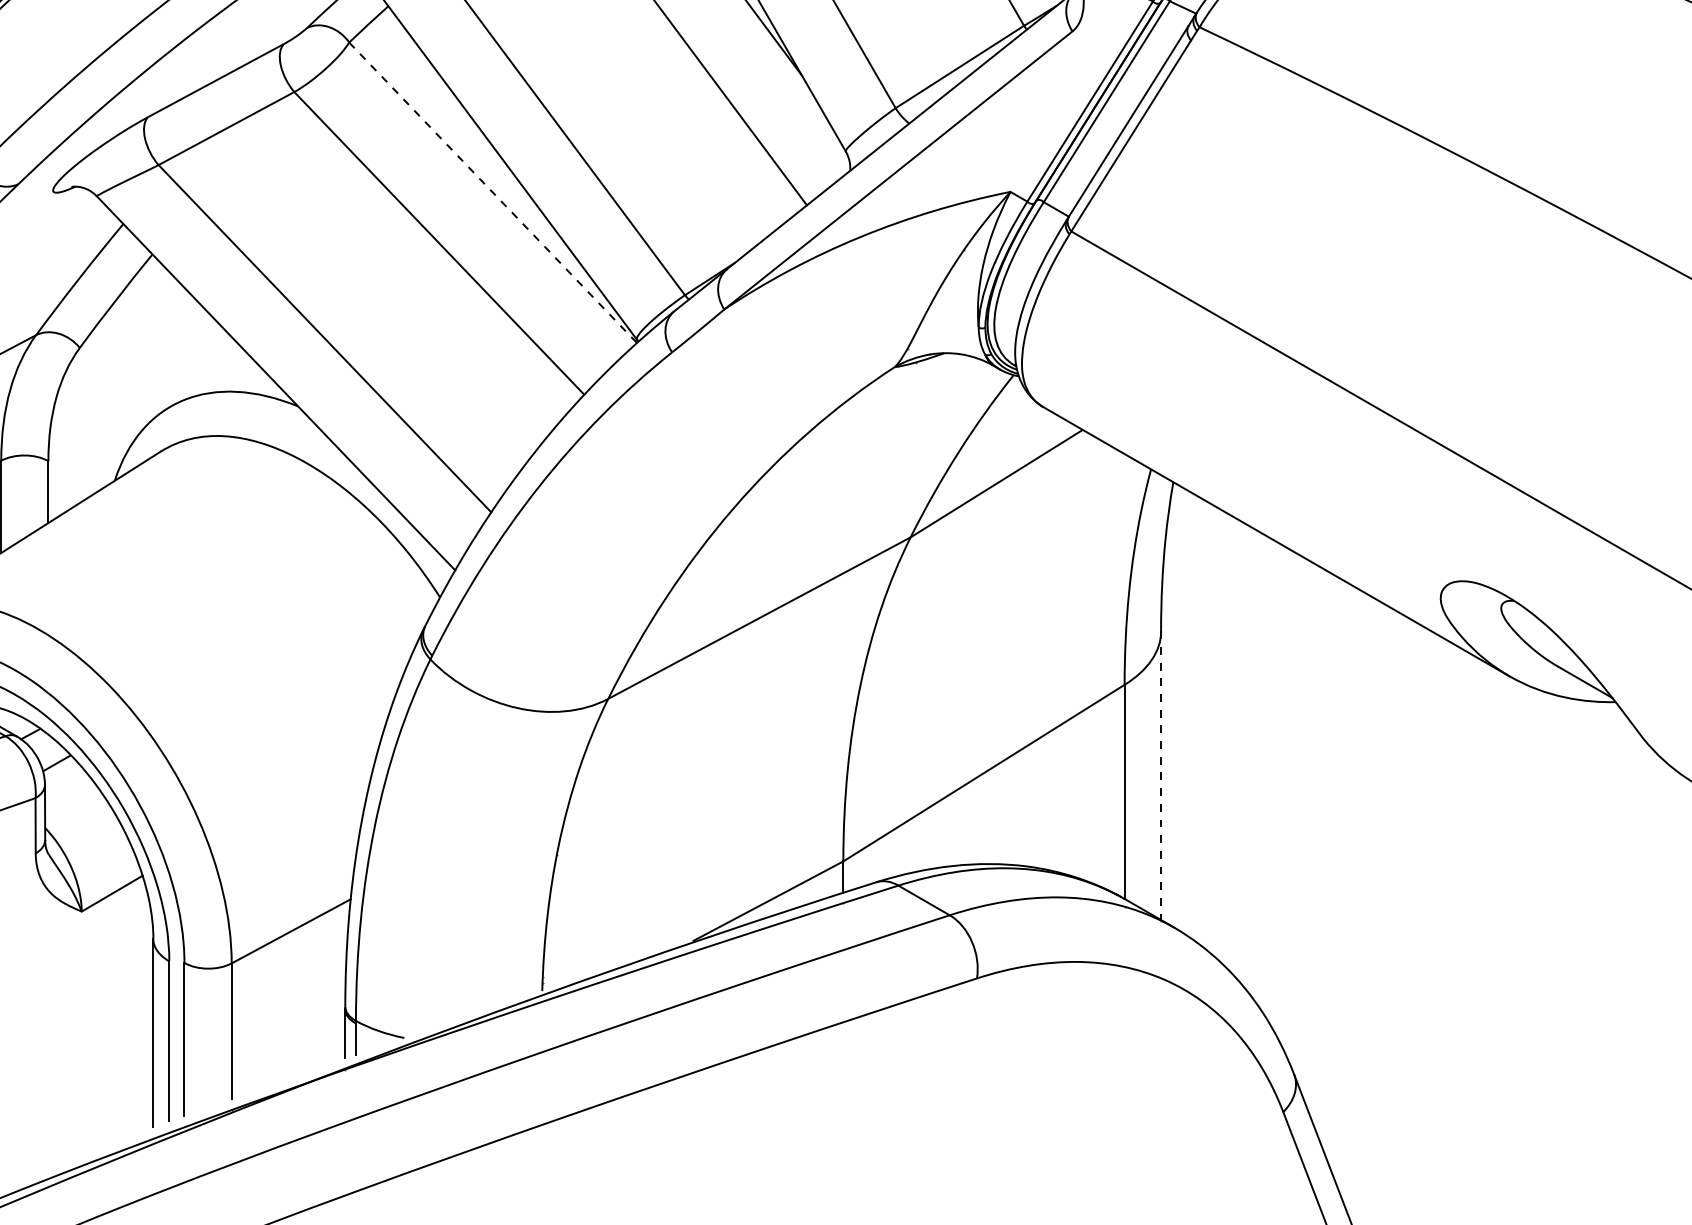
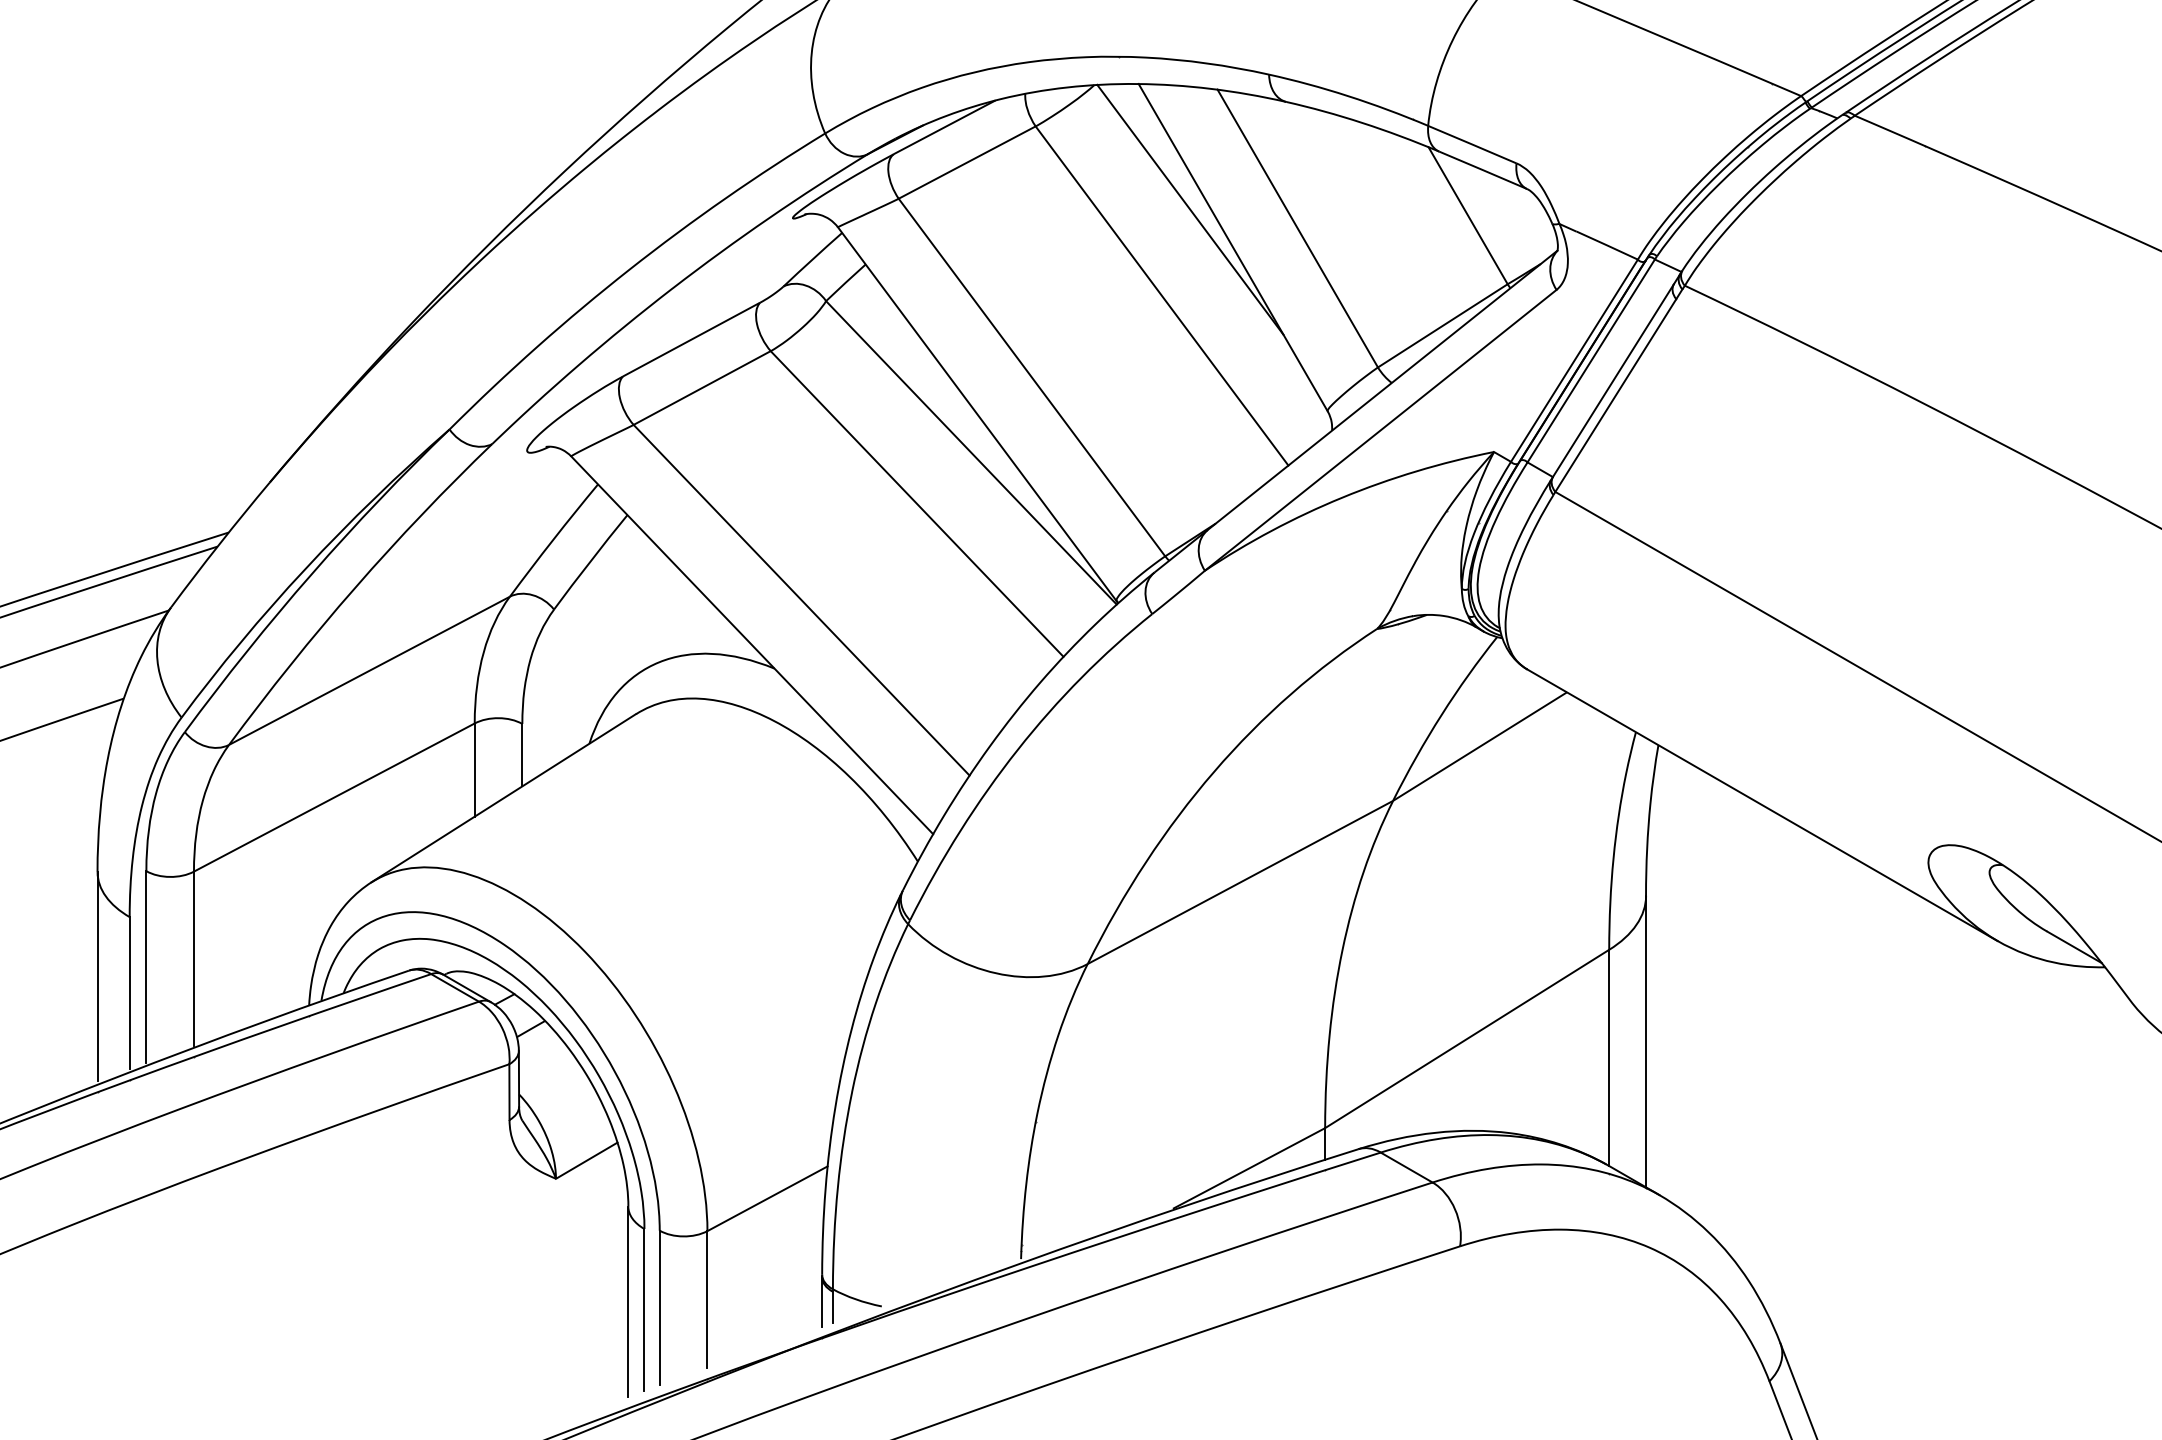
line: (493, 193) -> (971, 453), dashed -> solid
line: (1161, 775) -> (1646, 1041), dashed -> solid

